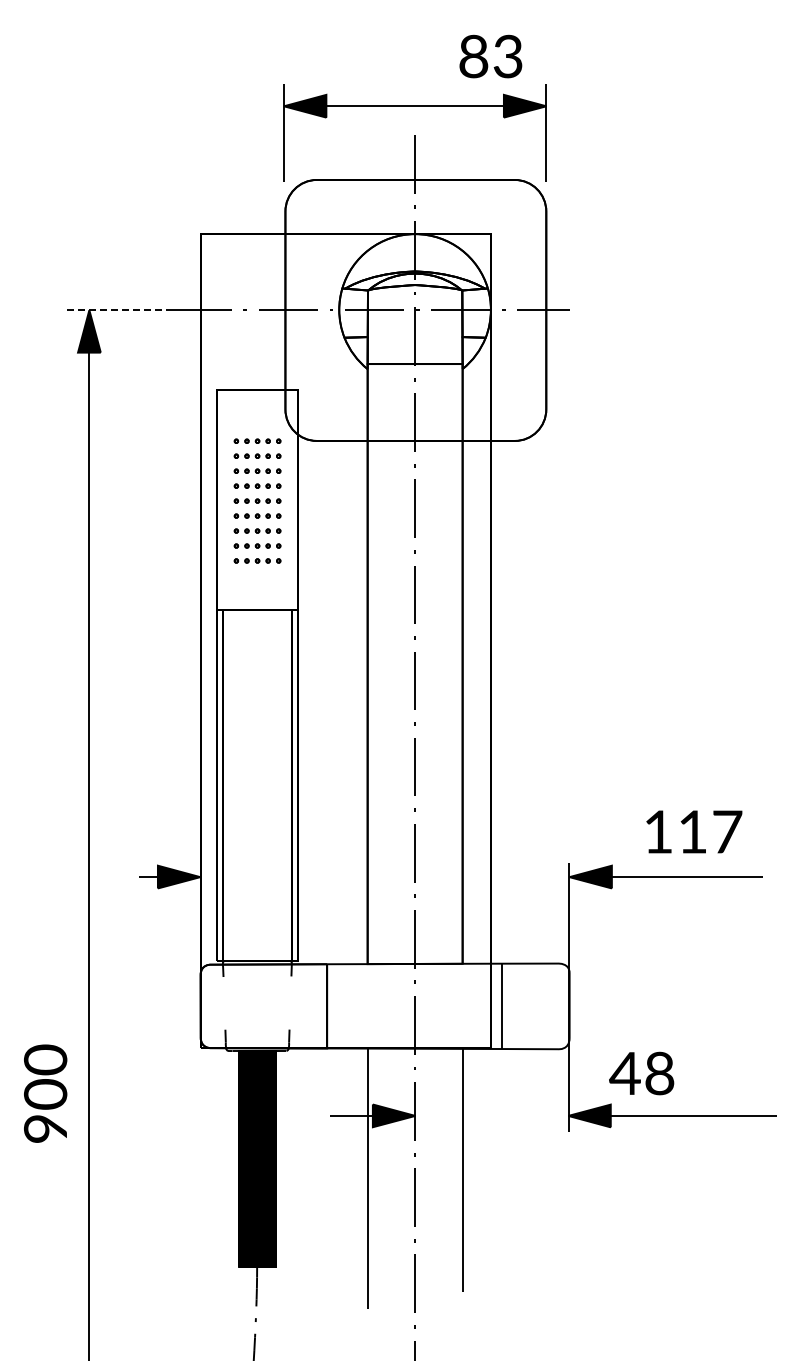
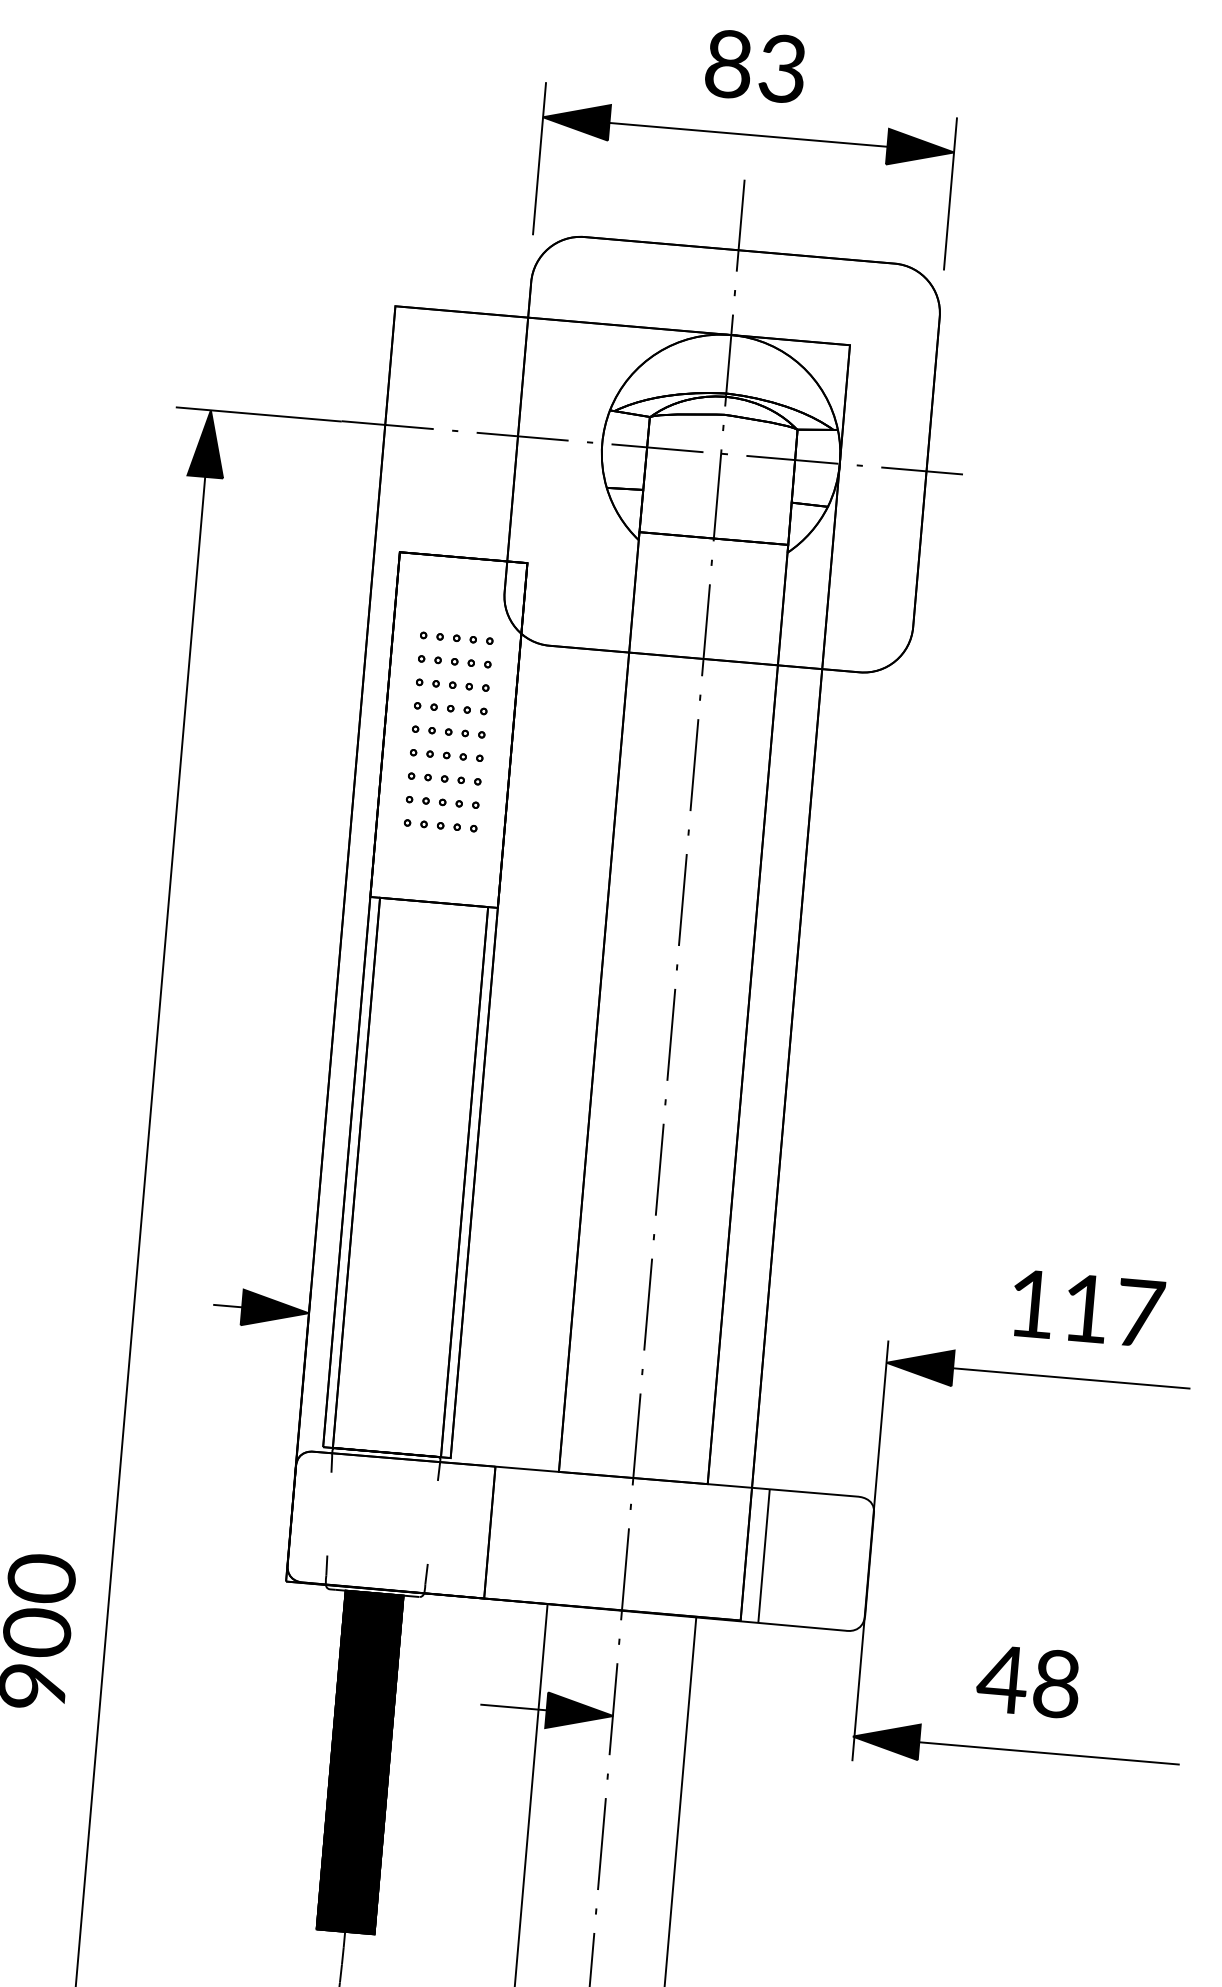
text: (490, 56) -> (754, 66), moved
line: (119, 310) -> (258, 414), dashed -> solid
text: (641, 1073) -> (1028, 1681), moved

